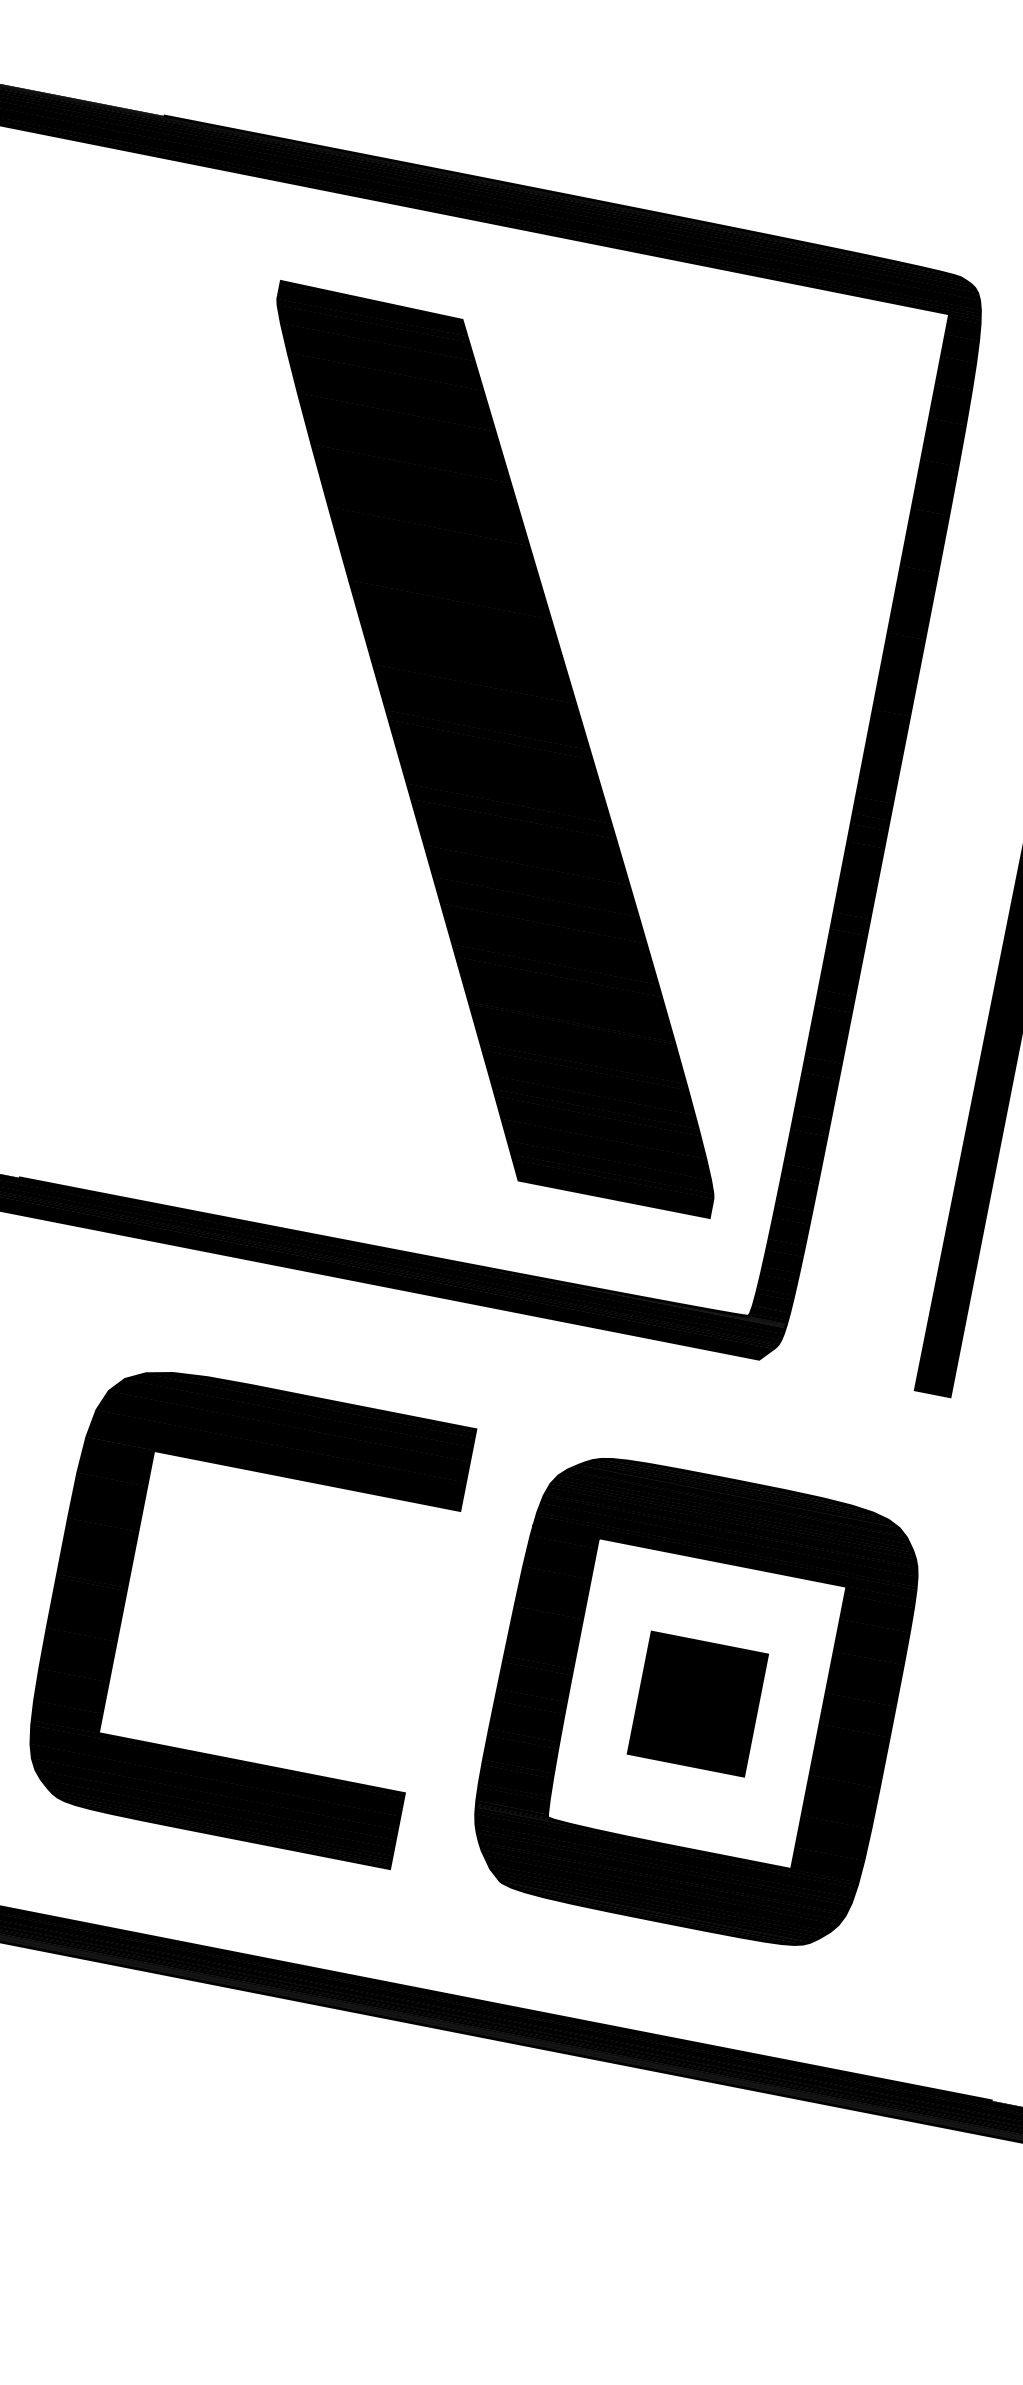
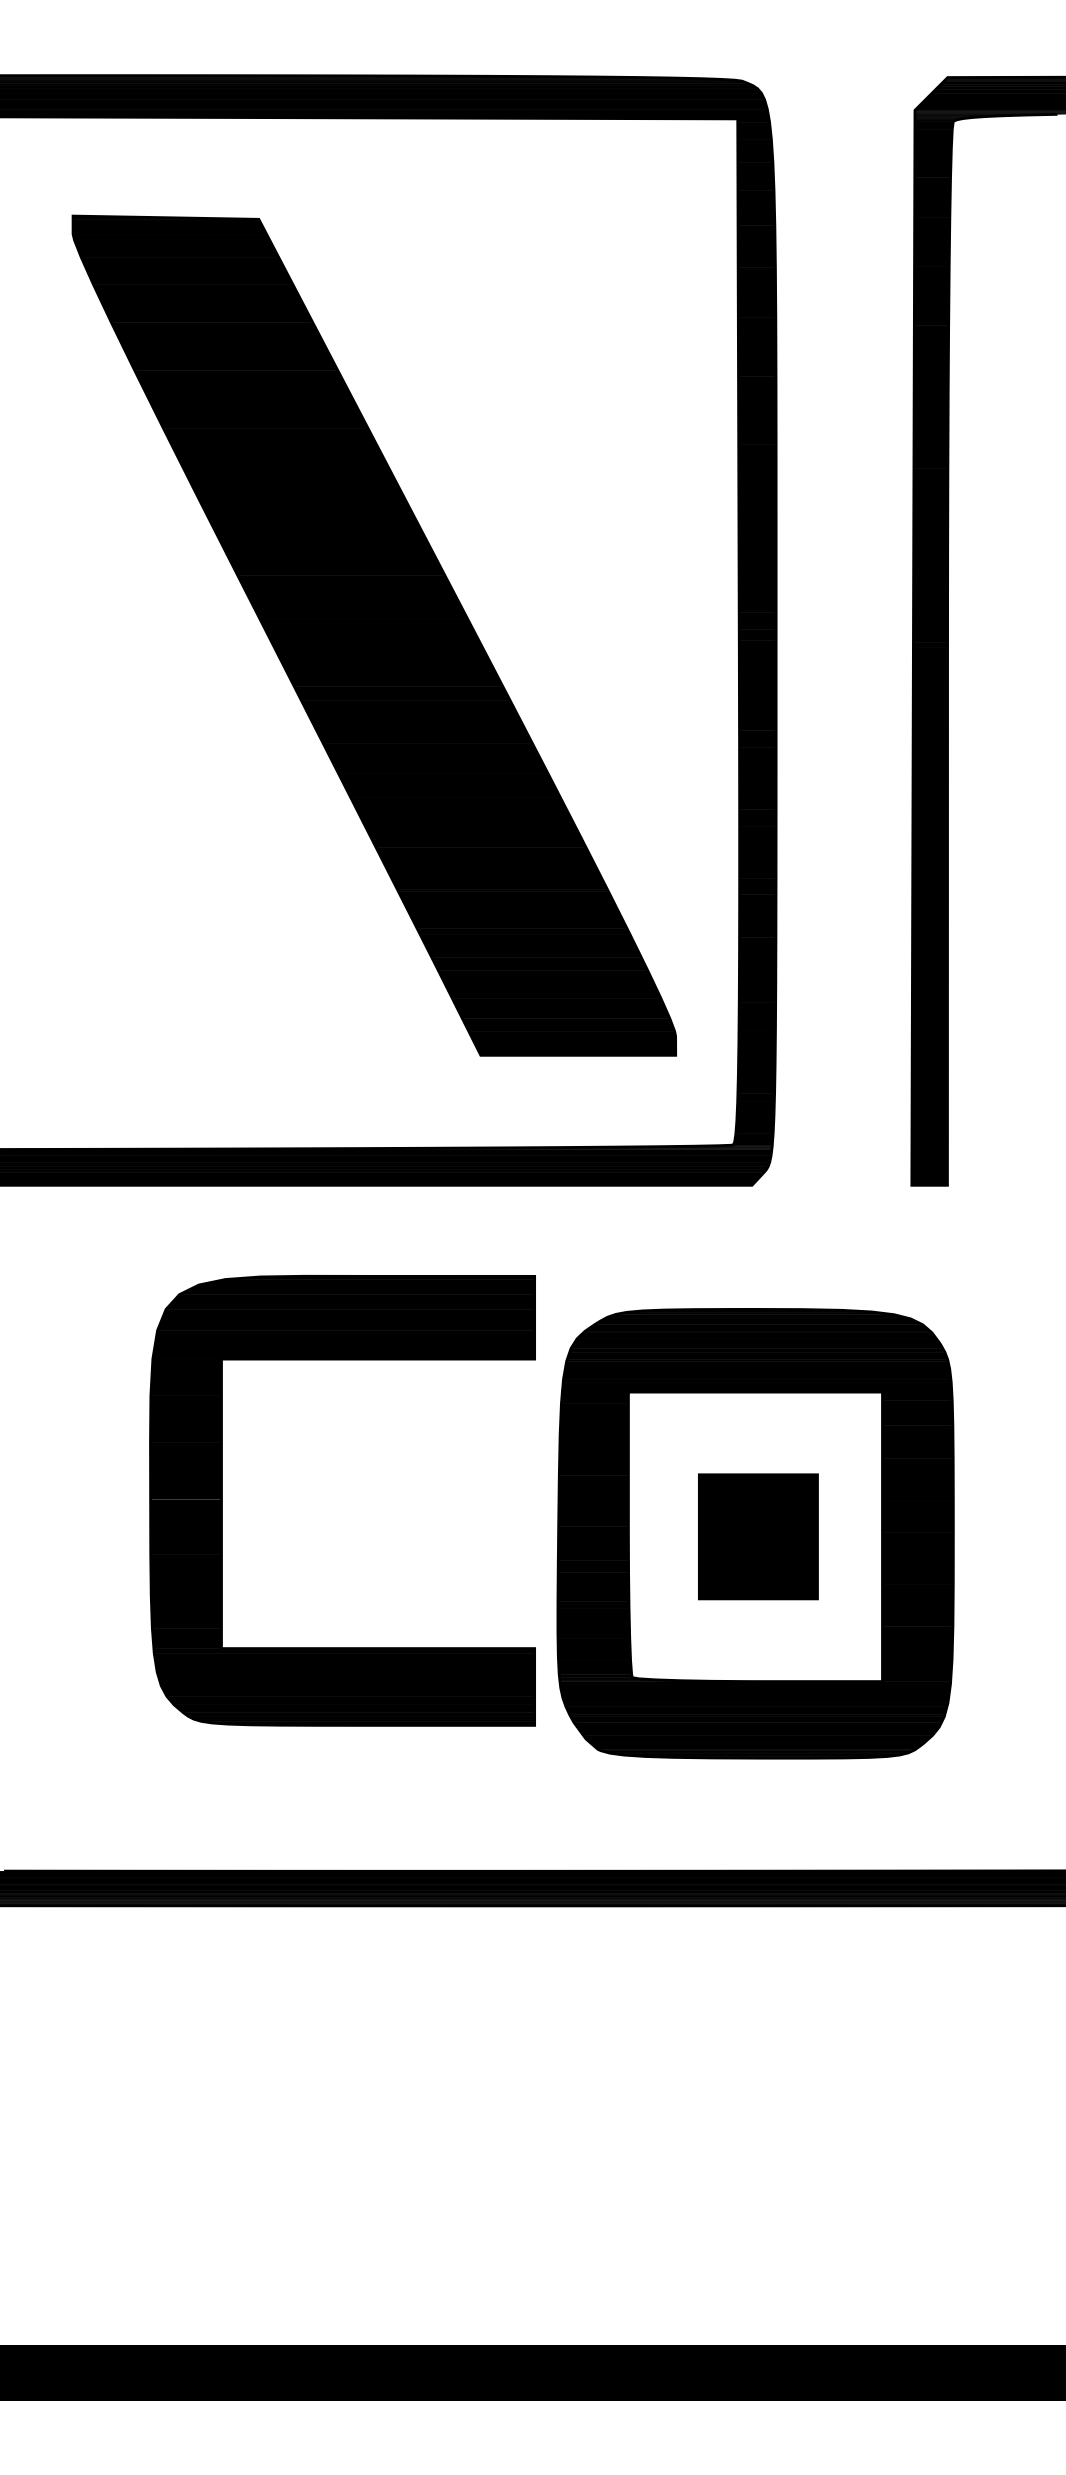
part: (127, 1588) -> (222, 1500), moved

